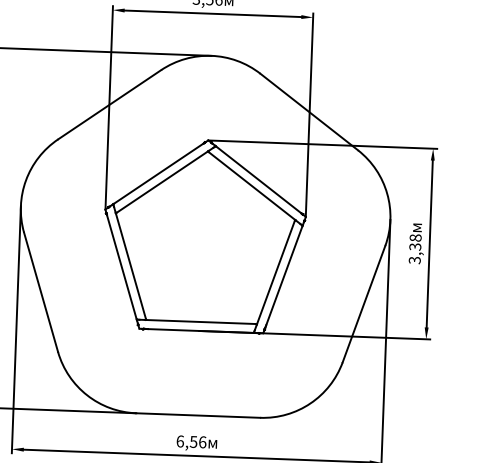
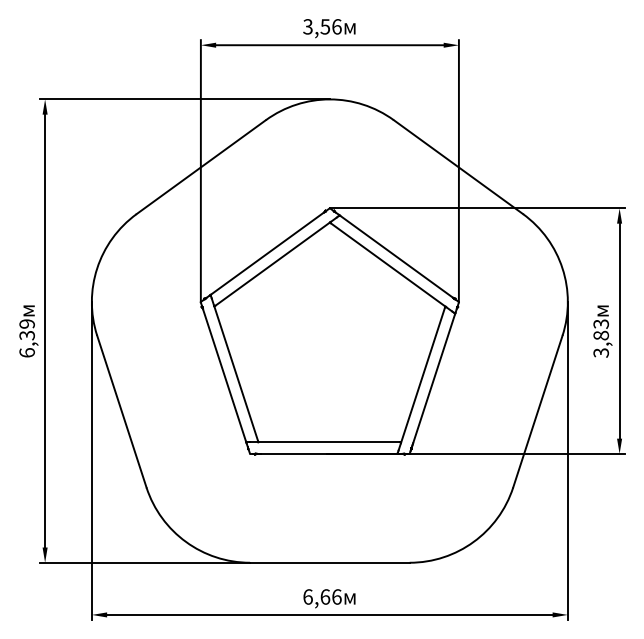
text: (414, 242) -> (600, 329), 3,38 -> 3,83
text: (193, 441) -> (325, 596), 6,56 -> 6,66

